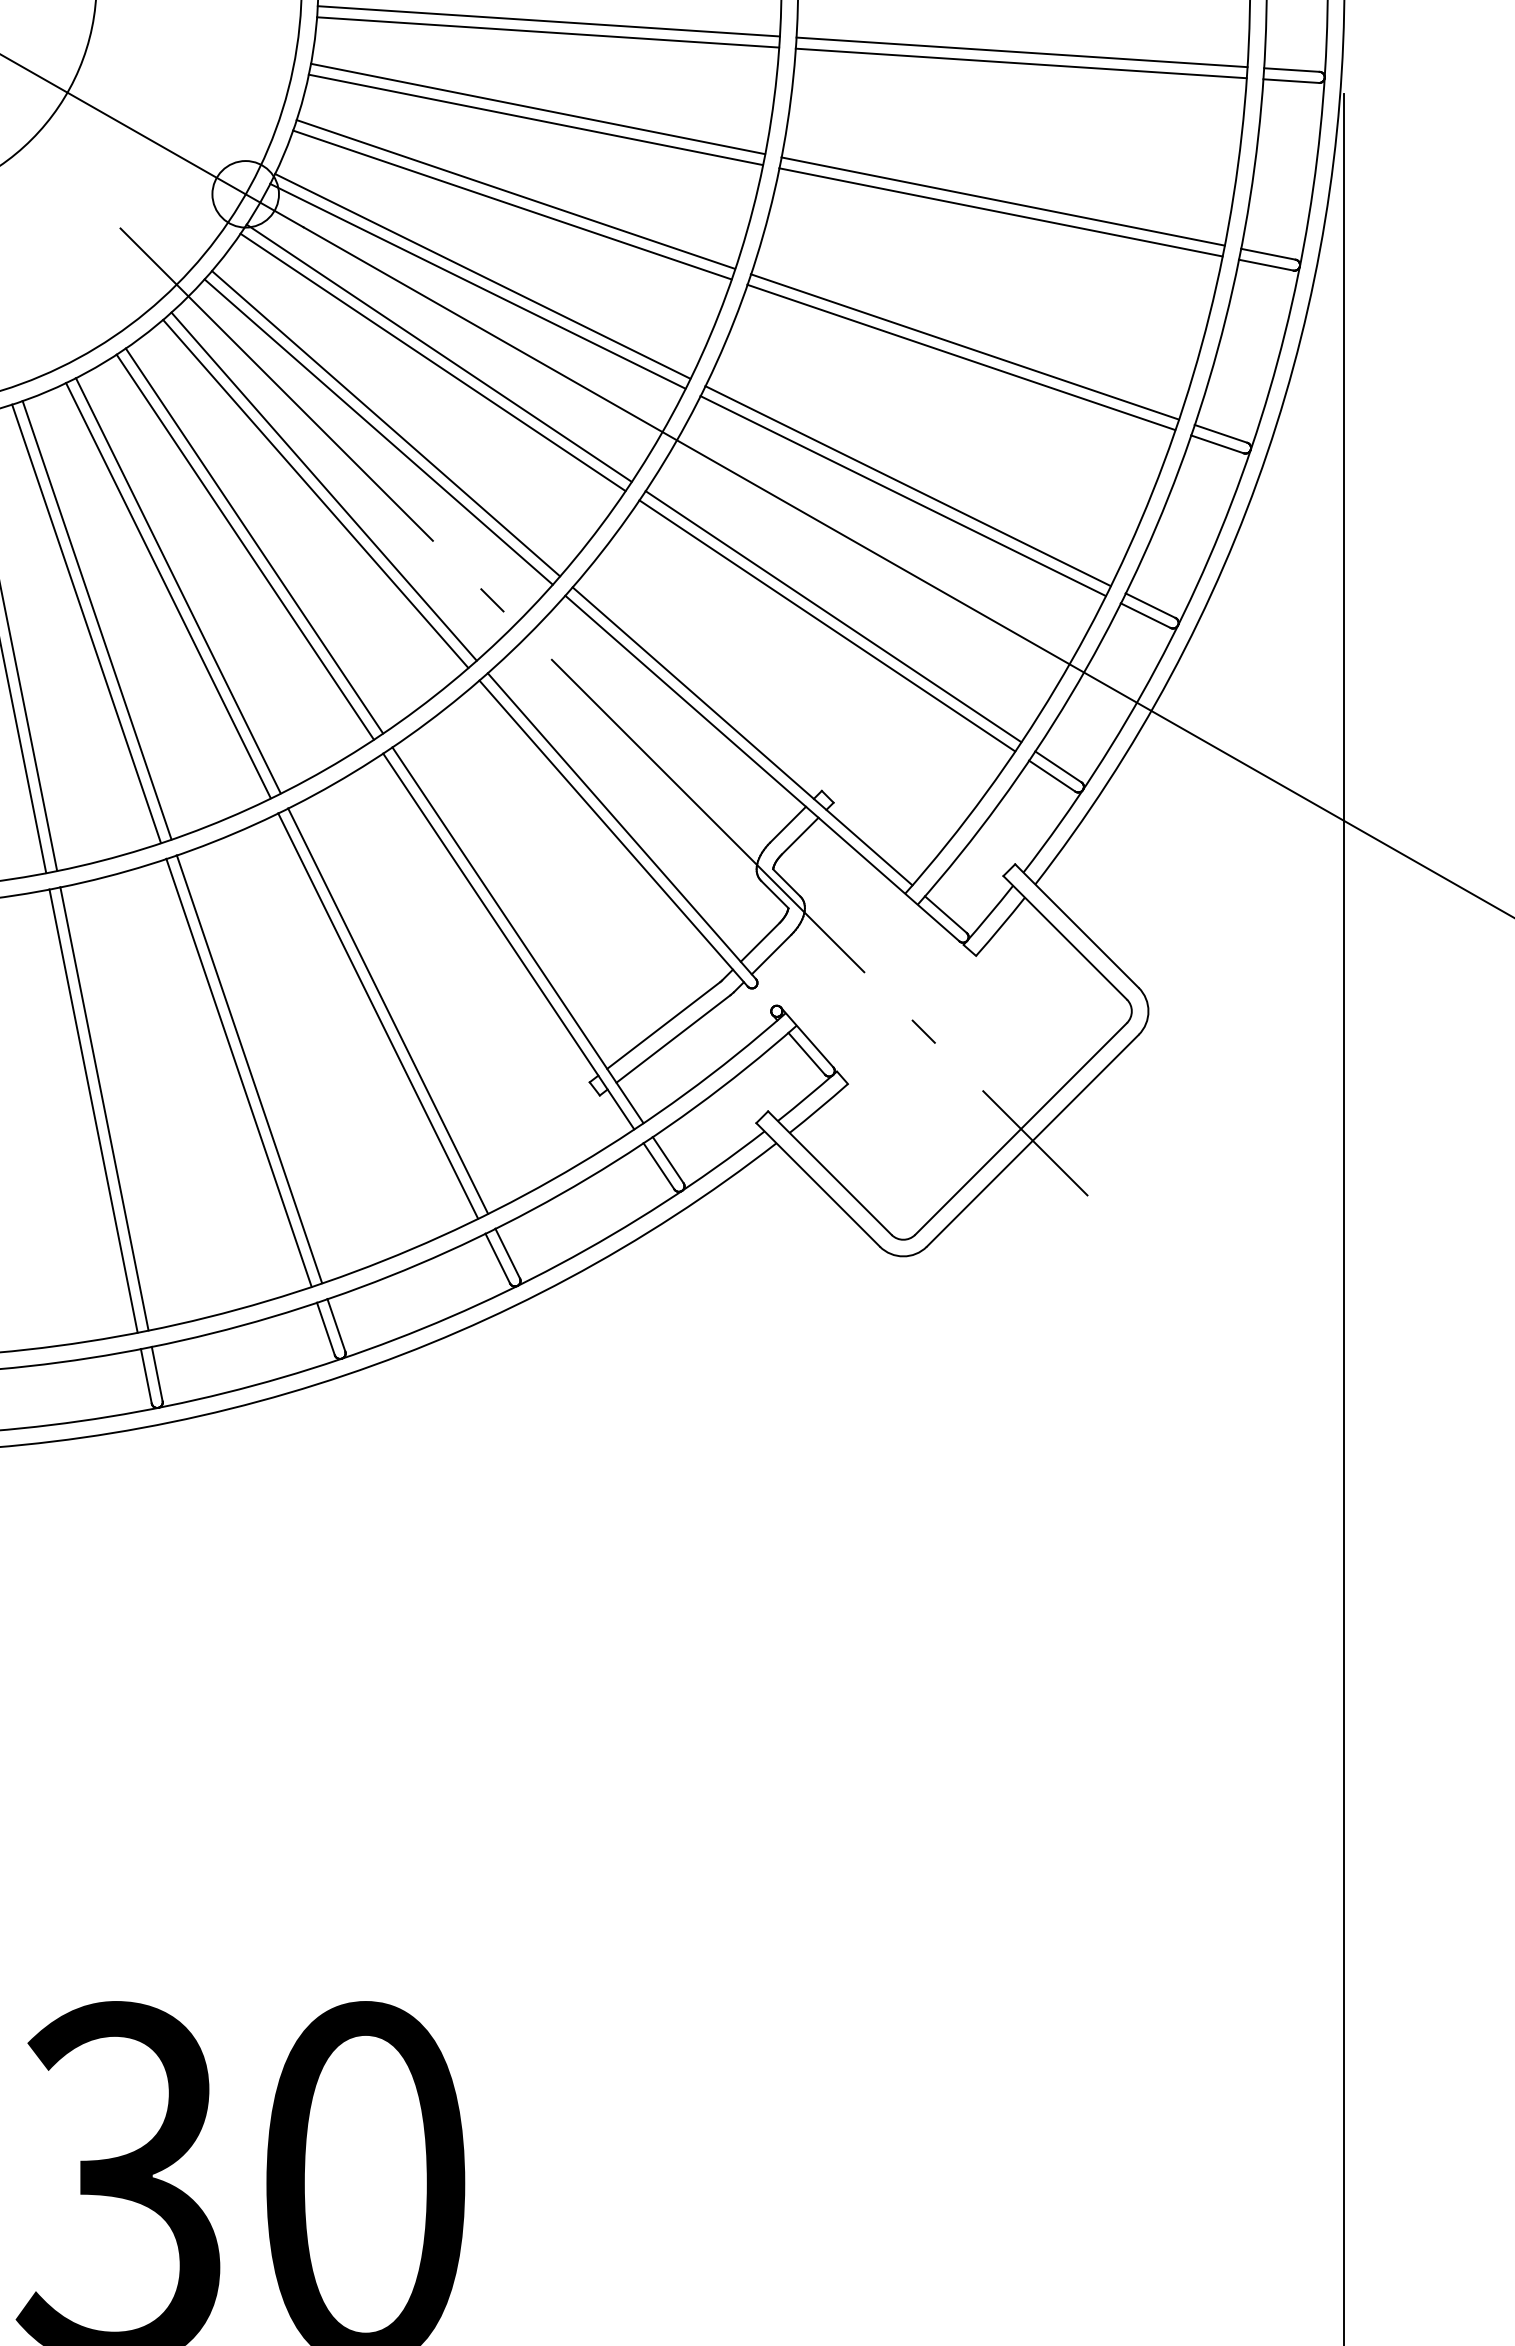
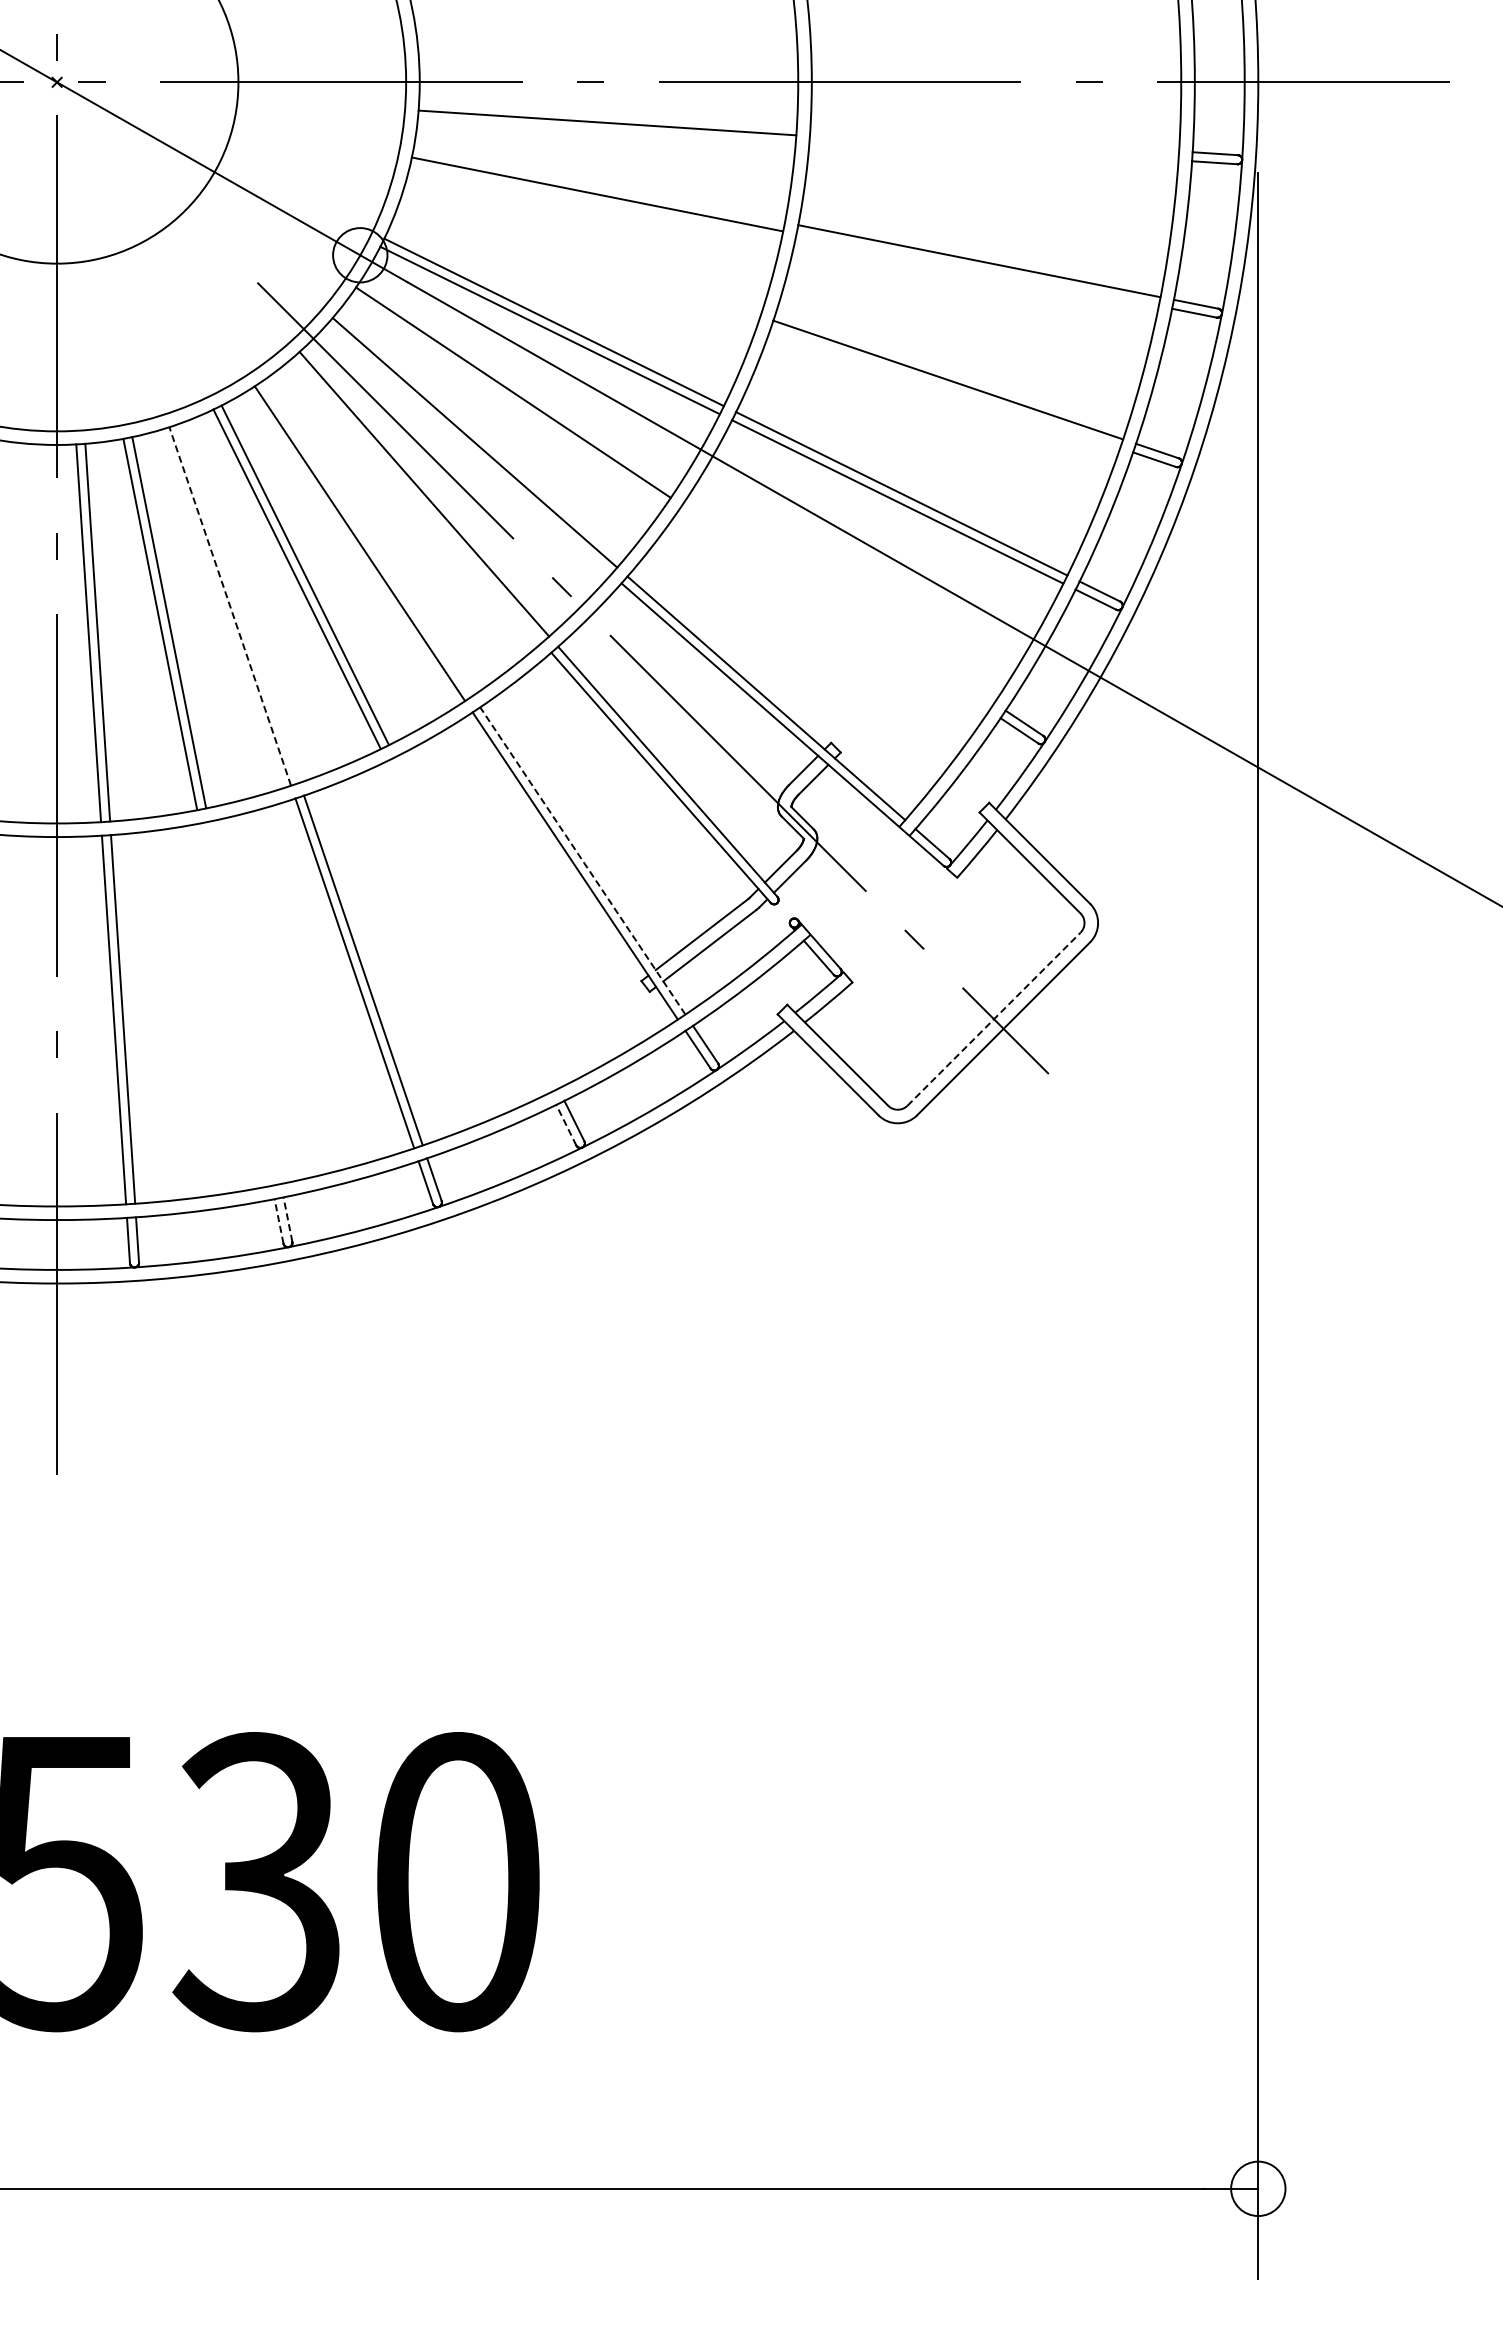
line: (548, 20) -> (607, 113), removed
line: (1021, 52) -> (994, 139), removed
line: (1020, 63) -> (993, 148), removed
line: (537, 108) -> (598, 185), removed
line: (515, 194) -> (580, 255), removed
line: (511, 204) -> (577, 263), removed
line: (1000, 212) -> (977, 270), removed
line: (439, 353) -> (518, 385), removed
line: (961, 357) -> (945, 388), removed
line: (378, 431) -> (468, 449), removed
line: (315, 493) -> (417, 499), removed
line: (254, 540) -> (367, 538), removed
line: (833, 616) -> (840, 600), removed
line: (96, 620) -> (238, 603), removed
line: (86, 622) -> (230, 605), solid -> dashed
line: (827, 625) -> (835, 607), removed
line: (517, 934) -> (582, 860), solid -> dashed
line: (387, 1010) -> (476, 922), removed
line: (378, 1015) -> (468, 926), removed
line: (104, 1108) -> (244, 1002), removed
line: (93, 1110) -> (235, 1004), removed
line: (1021, 1128) -> (994, 1018), solid -> dashed
line: (498, 1259) -> (566, 1125), solid -> dashed
line: (156, 1374) -> (287, 1219), solid -> dashed
line: (146, 1376) -> (279, 1221), solid -> dashed

